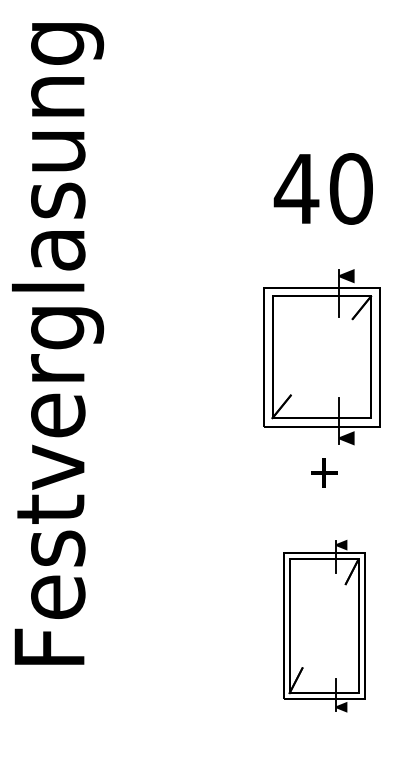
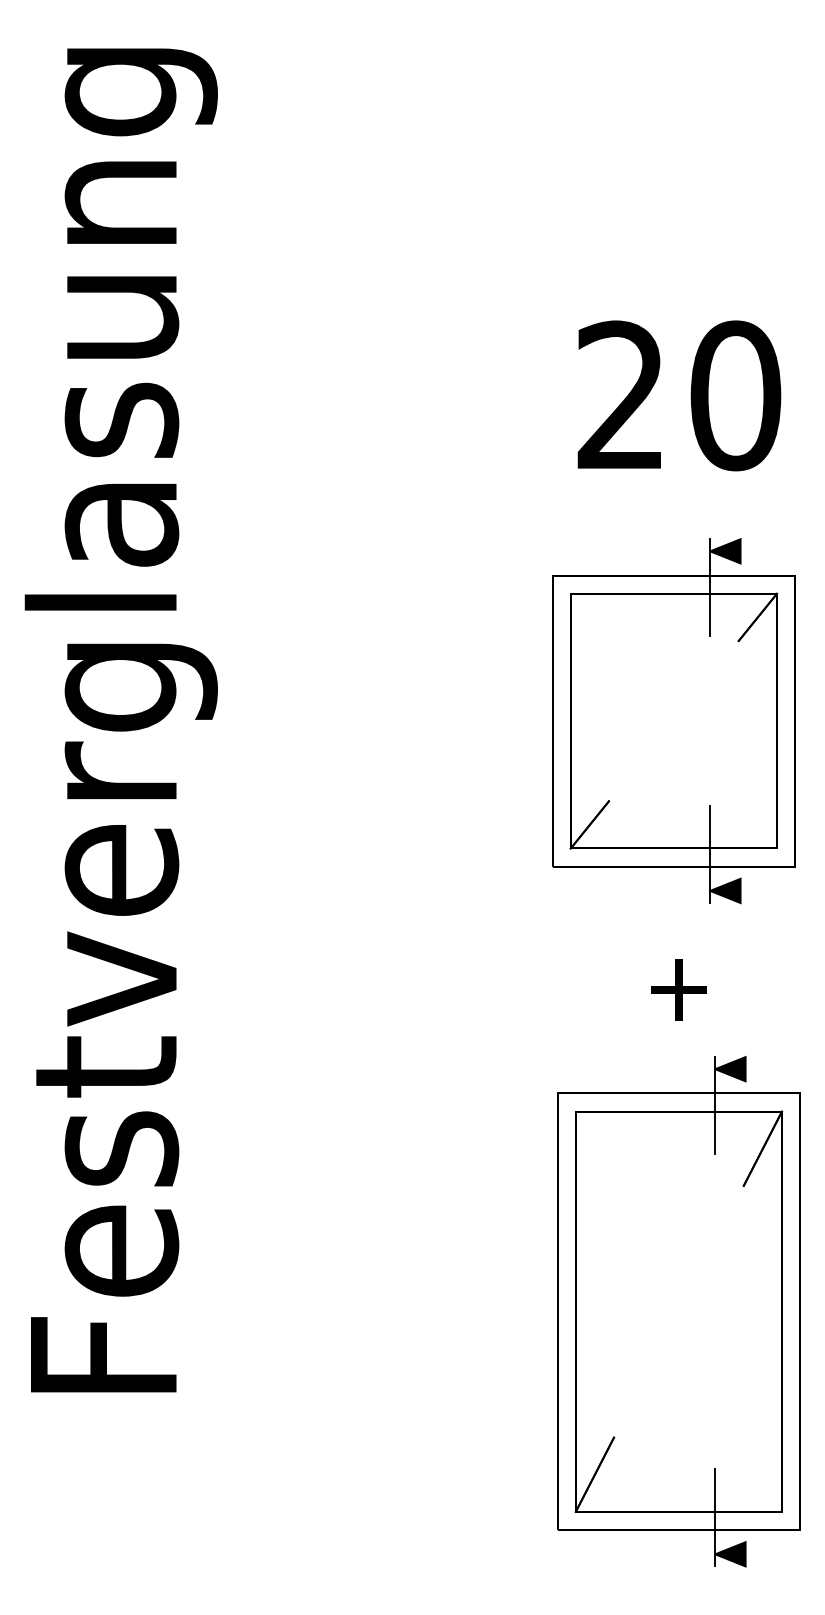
text: (296, 188) -> (620, 394), 40 -> 20
part: (321, 357) -> (673, 721), moved
part: (323, 625) -> (677, 1310), size x1.43

